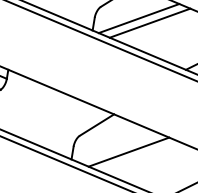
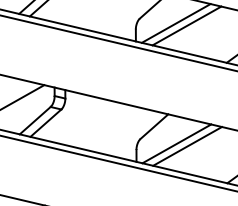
line: (117, 147) -> (176, 143), added

